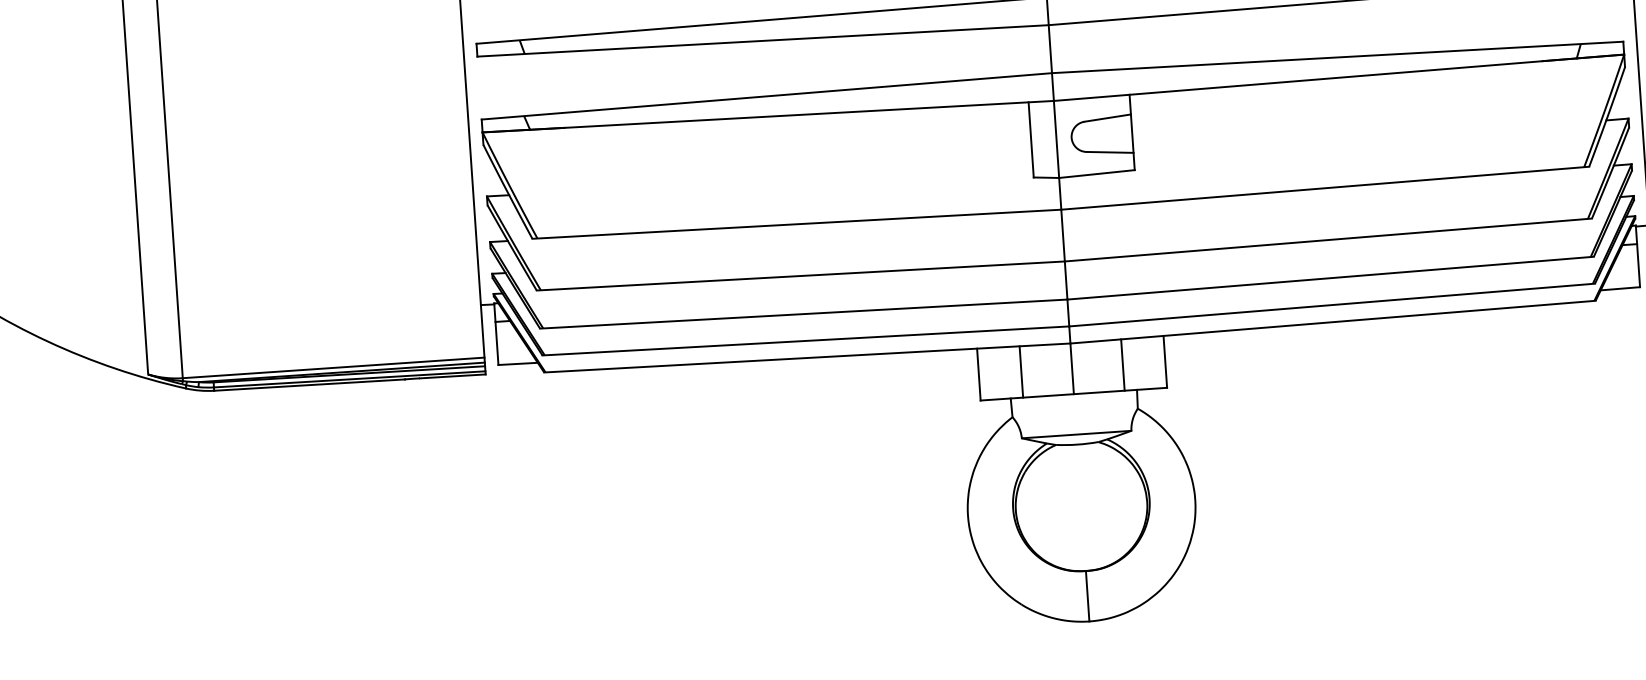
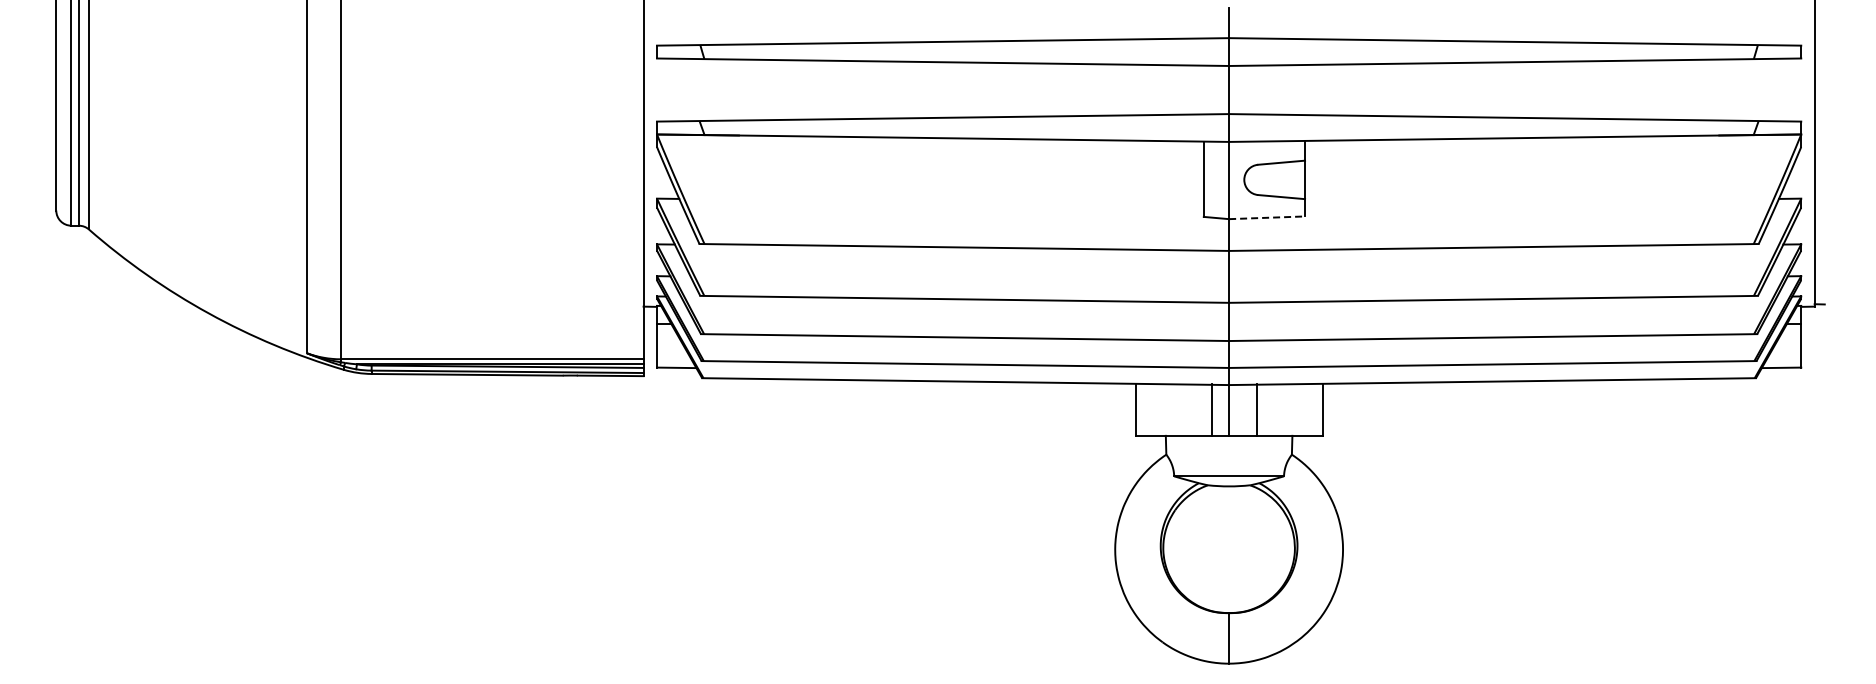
line: (1097, 173) -> (1267, 217), solid -> dashed
line: (1123, 364) -> (1257, 409), moved
line: (1021, 371) -> (1212, 409), moved

